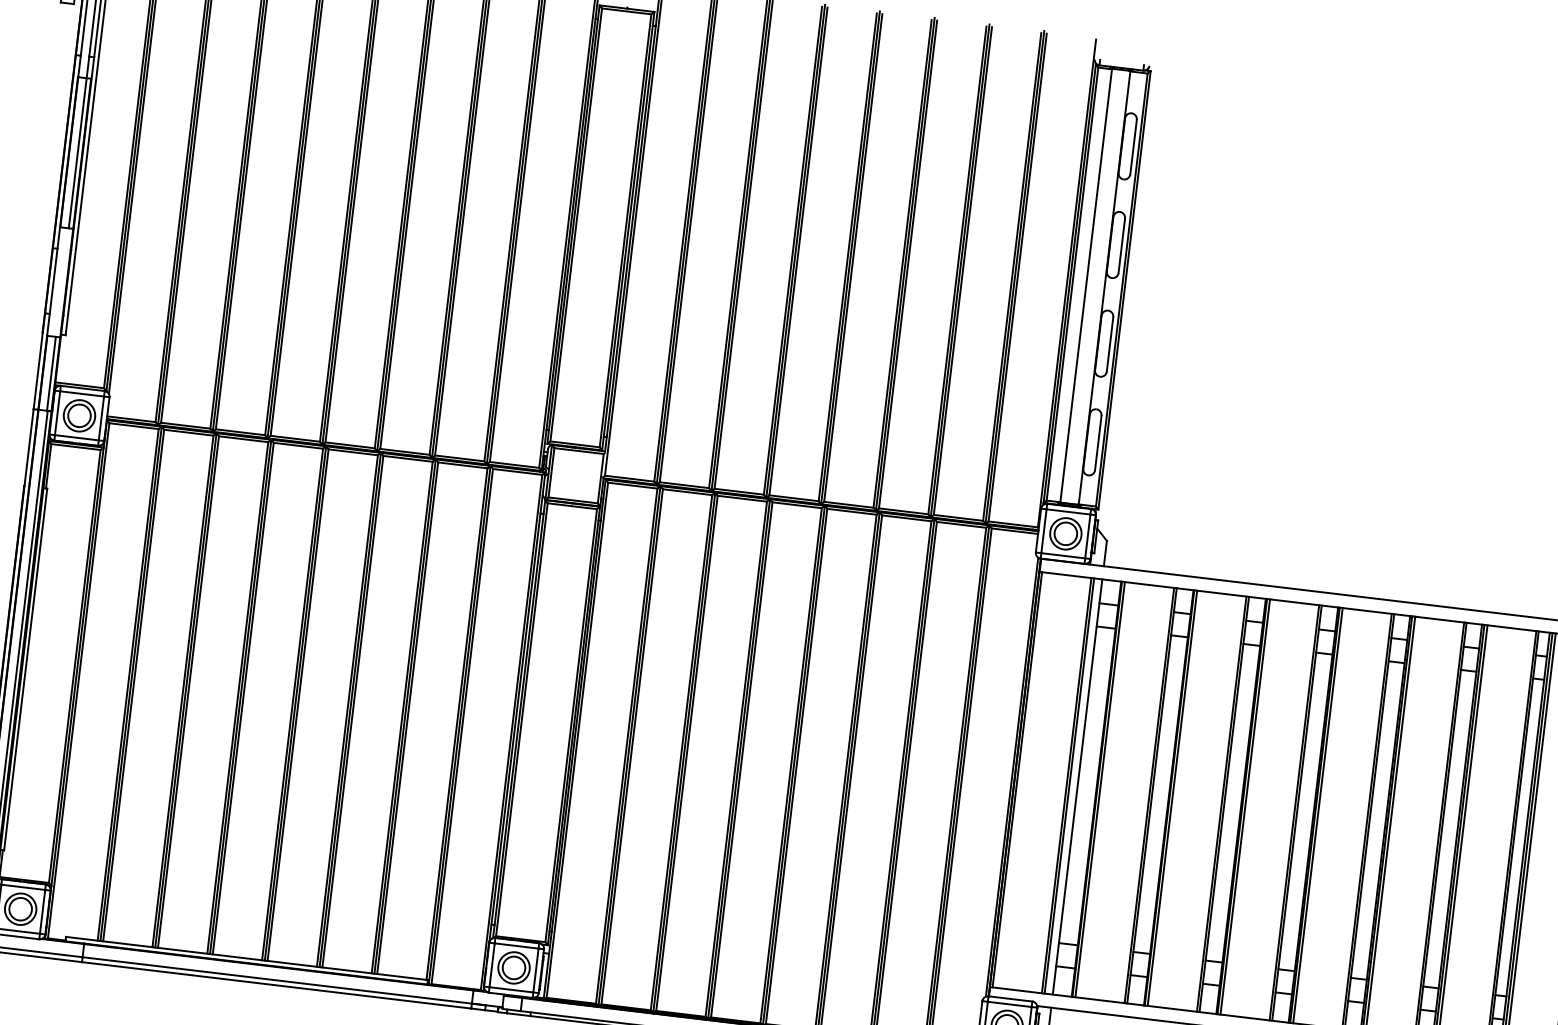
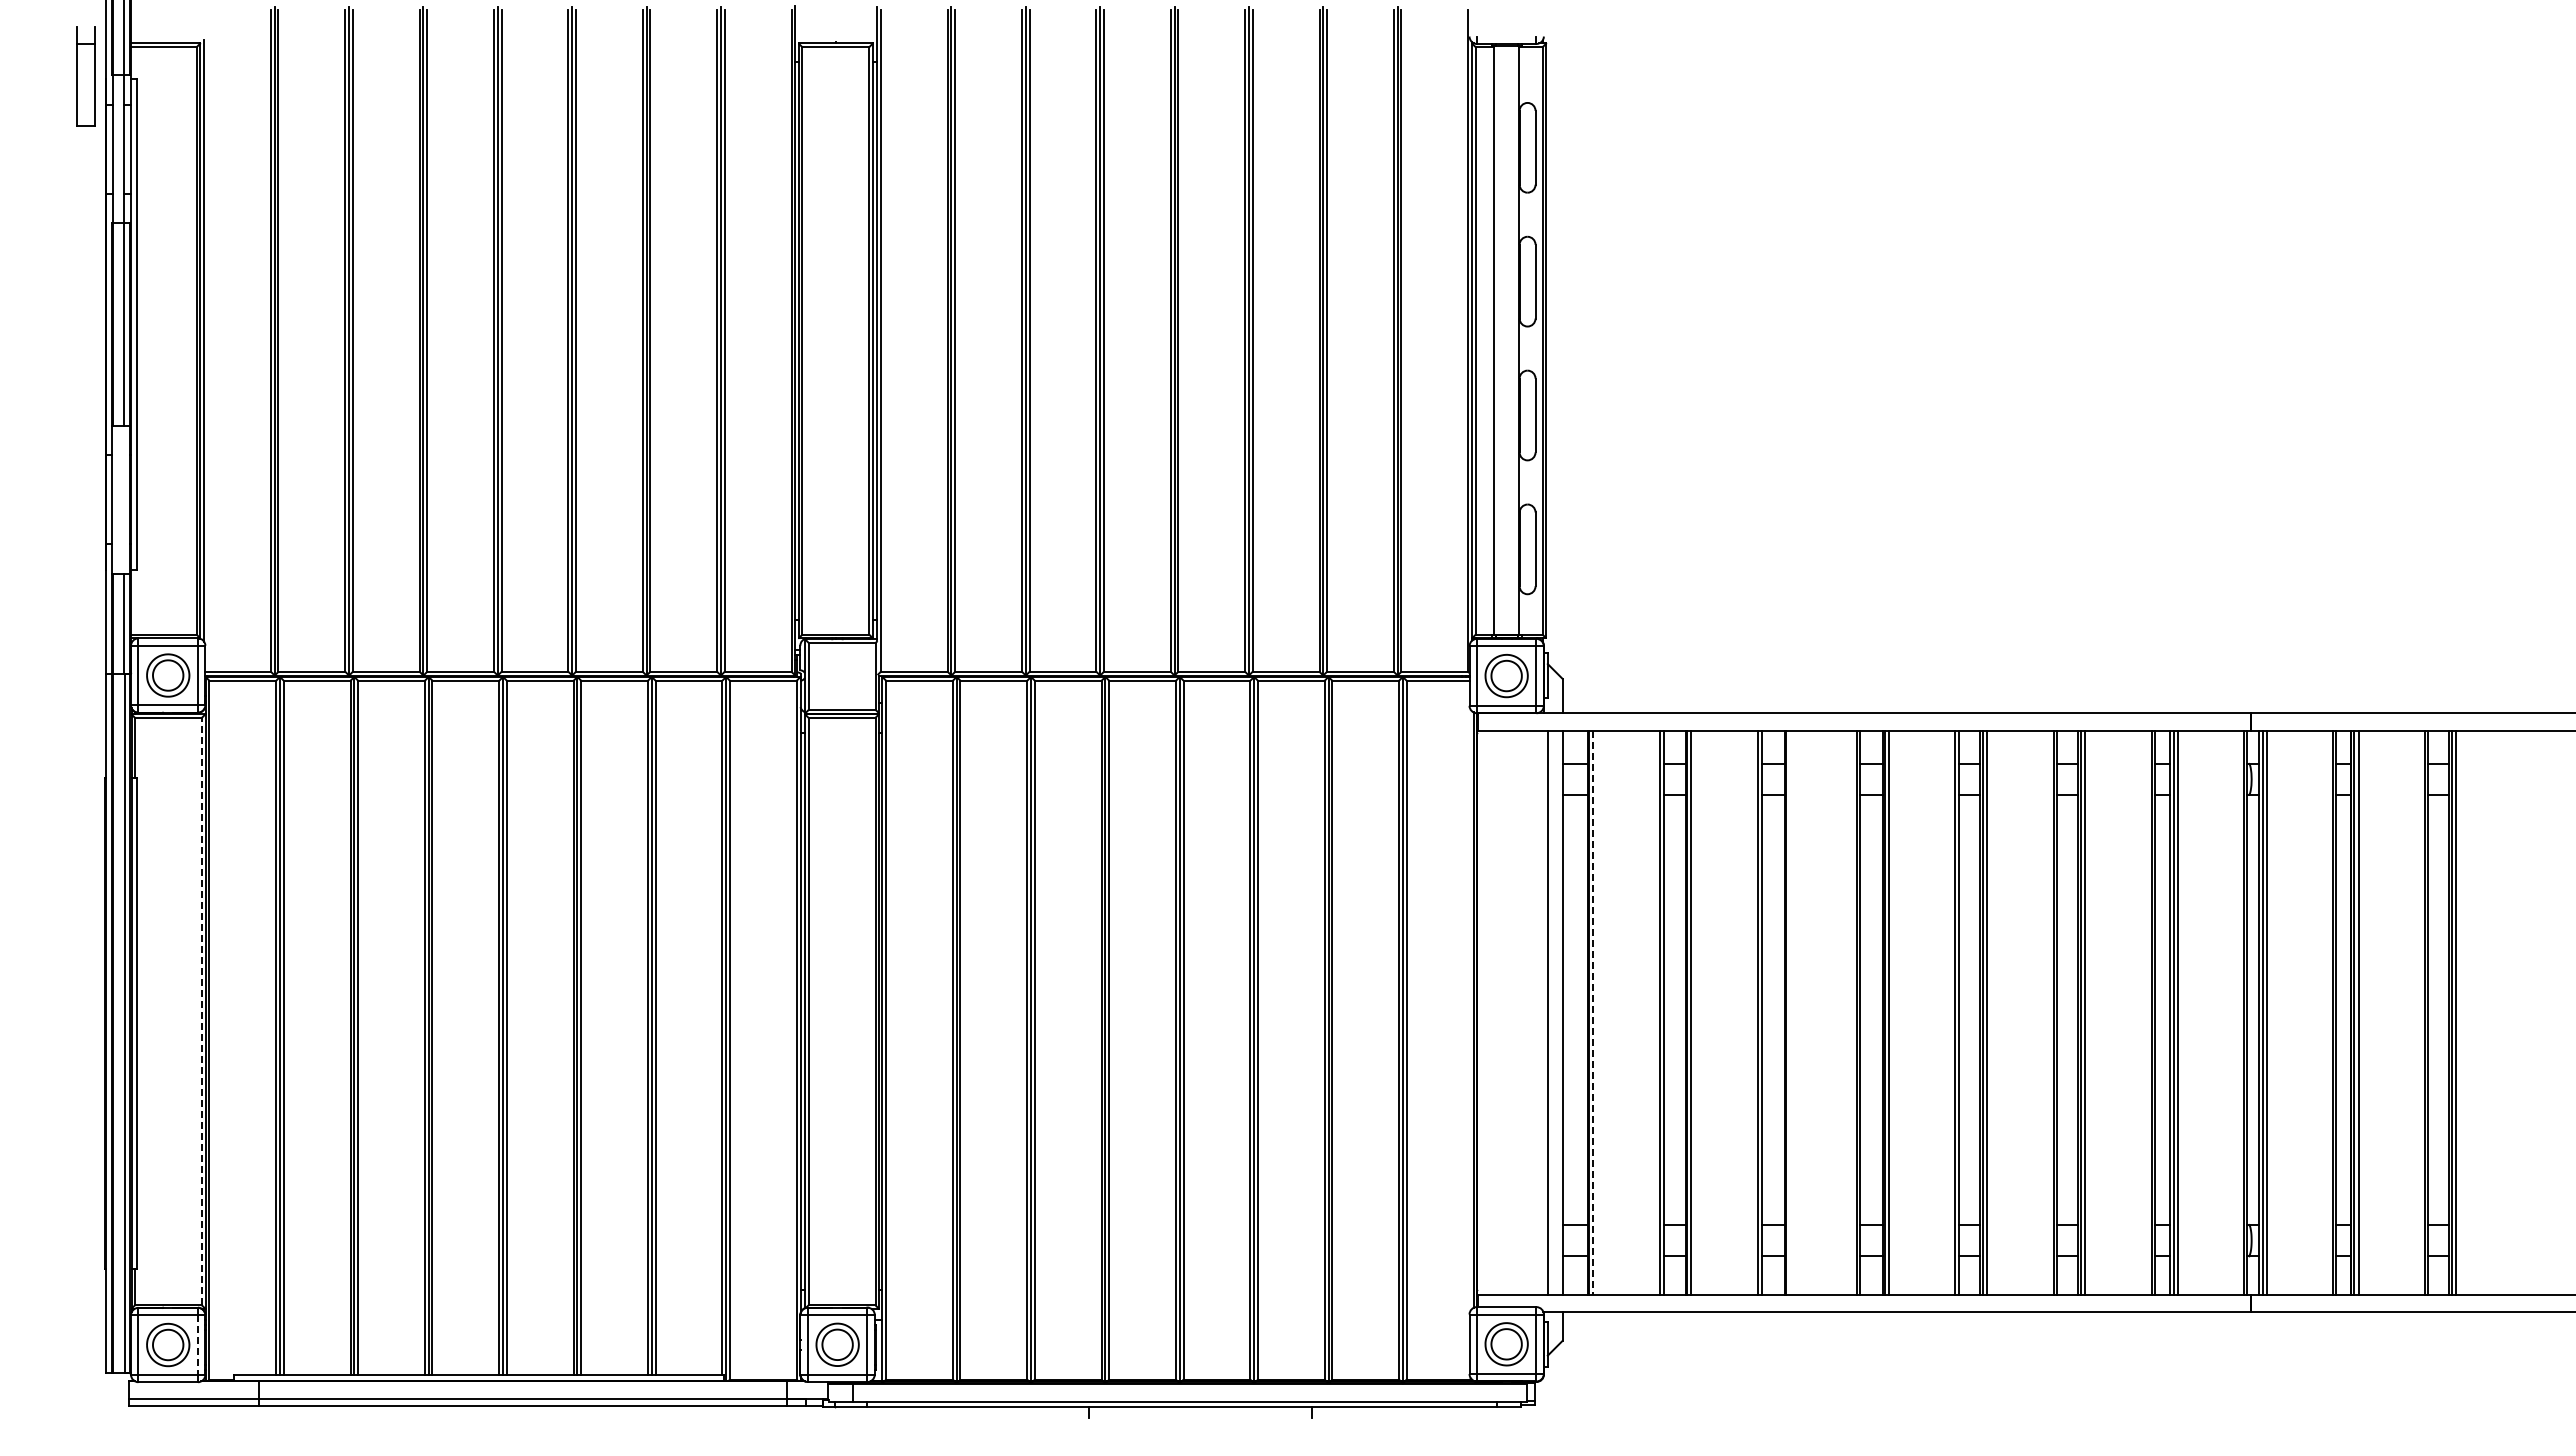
line: (74, 666) -> (201, 1011), solid -> dashed
line: (1017, 779) -> (1480, 1012), removed
line: (1069, 785) -> (1551, 1012), removed
line: (1100, 789) -> (1593, 1012), solid -> dashed
line: (1245, 806) -> (1790, 1012), removed
line: (42, 912) -> (197, 1345), solid -> dashed

